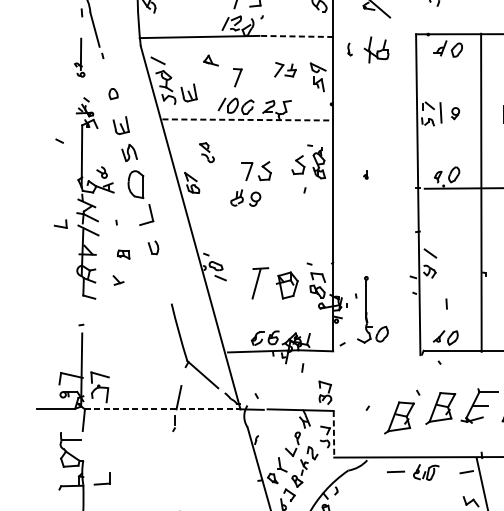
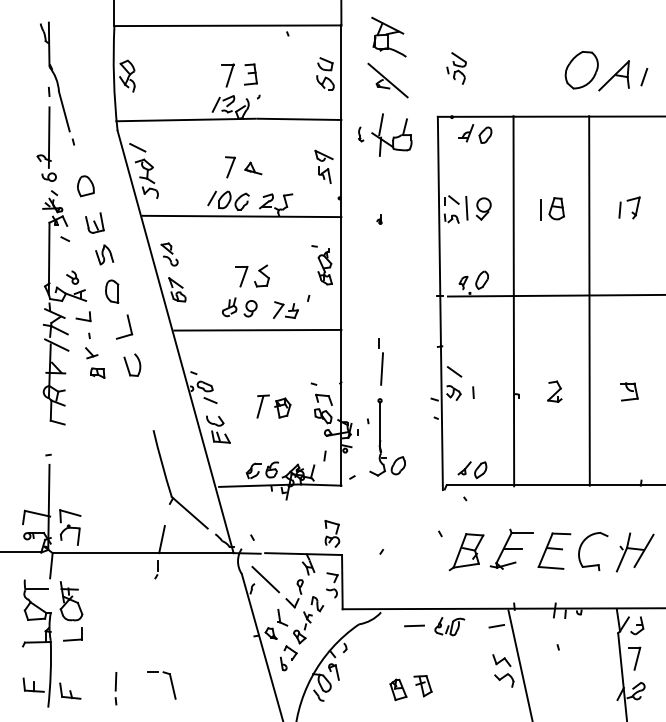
line: (297, 36) -> (299, 119), dashed -> solid
part: (376, 49) -> (391, 134), size x1.43
part: (79, 57) -> (46, 143), size x1.67
part: (211, 60) -> (253, 168), moved
part: (285, 69) -> (285, 309), moved
part: (188, 92) -> (173, 184), removed
part: (113, 94) -> (85, 186), size x1.67
part: (455, 113) -> (483, 208), size x1.67
line: (248, 119) -> (242, 216), dashed -> solid
line: (59, 141) -> (65, 239), moved
part: (206, 152) -> (169, 254), moved
part: (297, 164) -> (300, 268), removed
part: (365, 174) -> (379, 219), moved
part: (136, 184) -> (112, 291), size x0.71
line: (261, 217) -> (257, 329), added
part: (60, 223) -> (83, 316), moved
part: (366, 244) -> (380, 361), added
part: (153, 247) -> (132, 364), size x1.43
part: (118, 280) -> (91, 353), moved
part: (274, 283) -> (273, 406), size x0.62
part: (227, 303) -> (218, 429), added
line: (446, 303) -> (473, 392), moved
line: (302, 367) -> (324, 455), moved
line: (163, 409) -> (143, 553), dashed -> solid
part: (399, 418) -> (418, 563), removed
line: (267, 432) -> (265, 579), added
line: (334, 434) -> (342, 582), dashed -> solid
part: (101, 450) -> (71, 601), added

